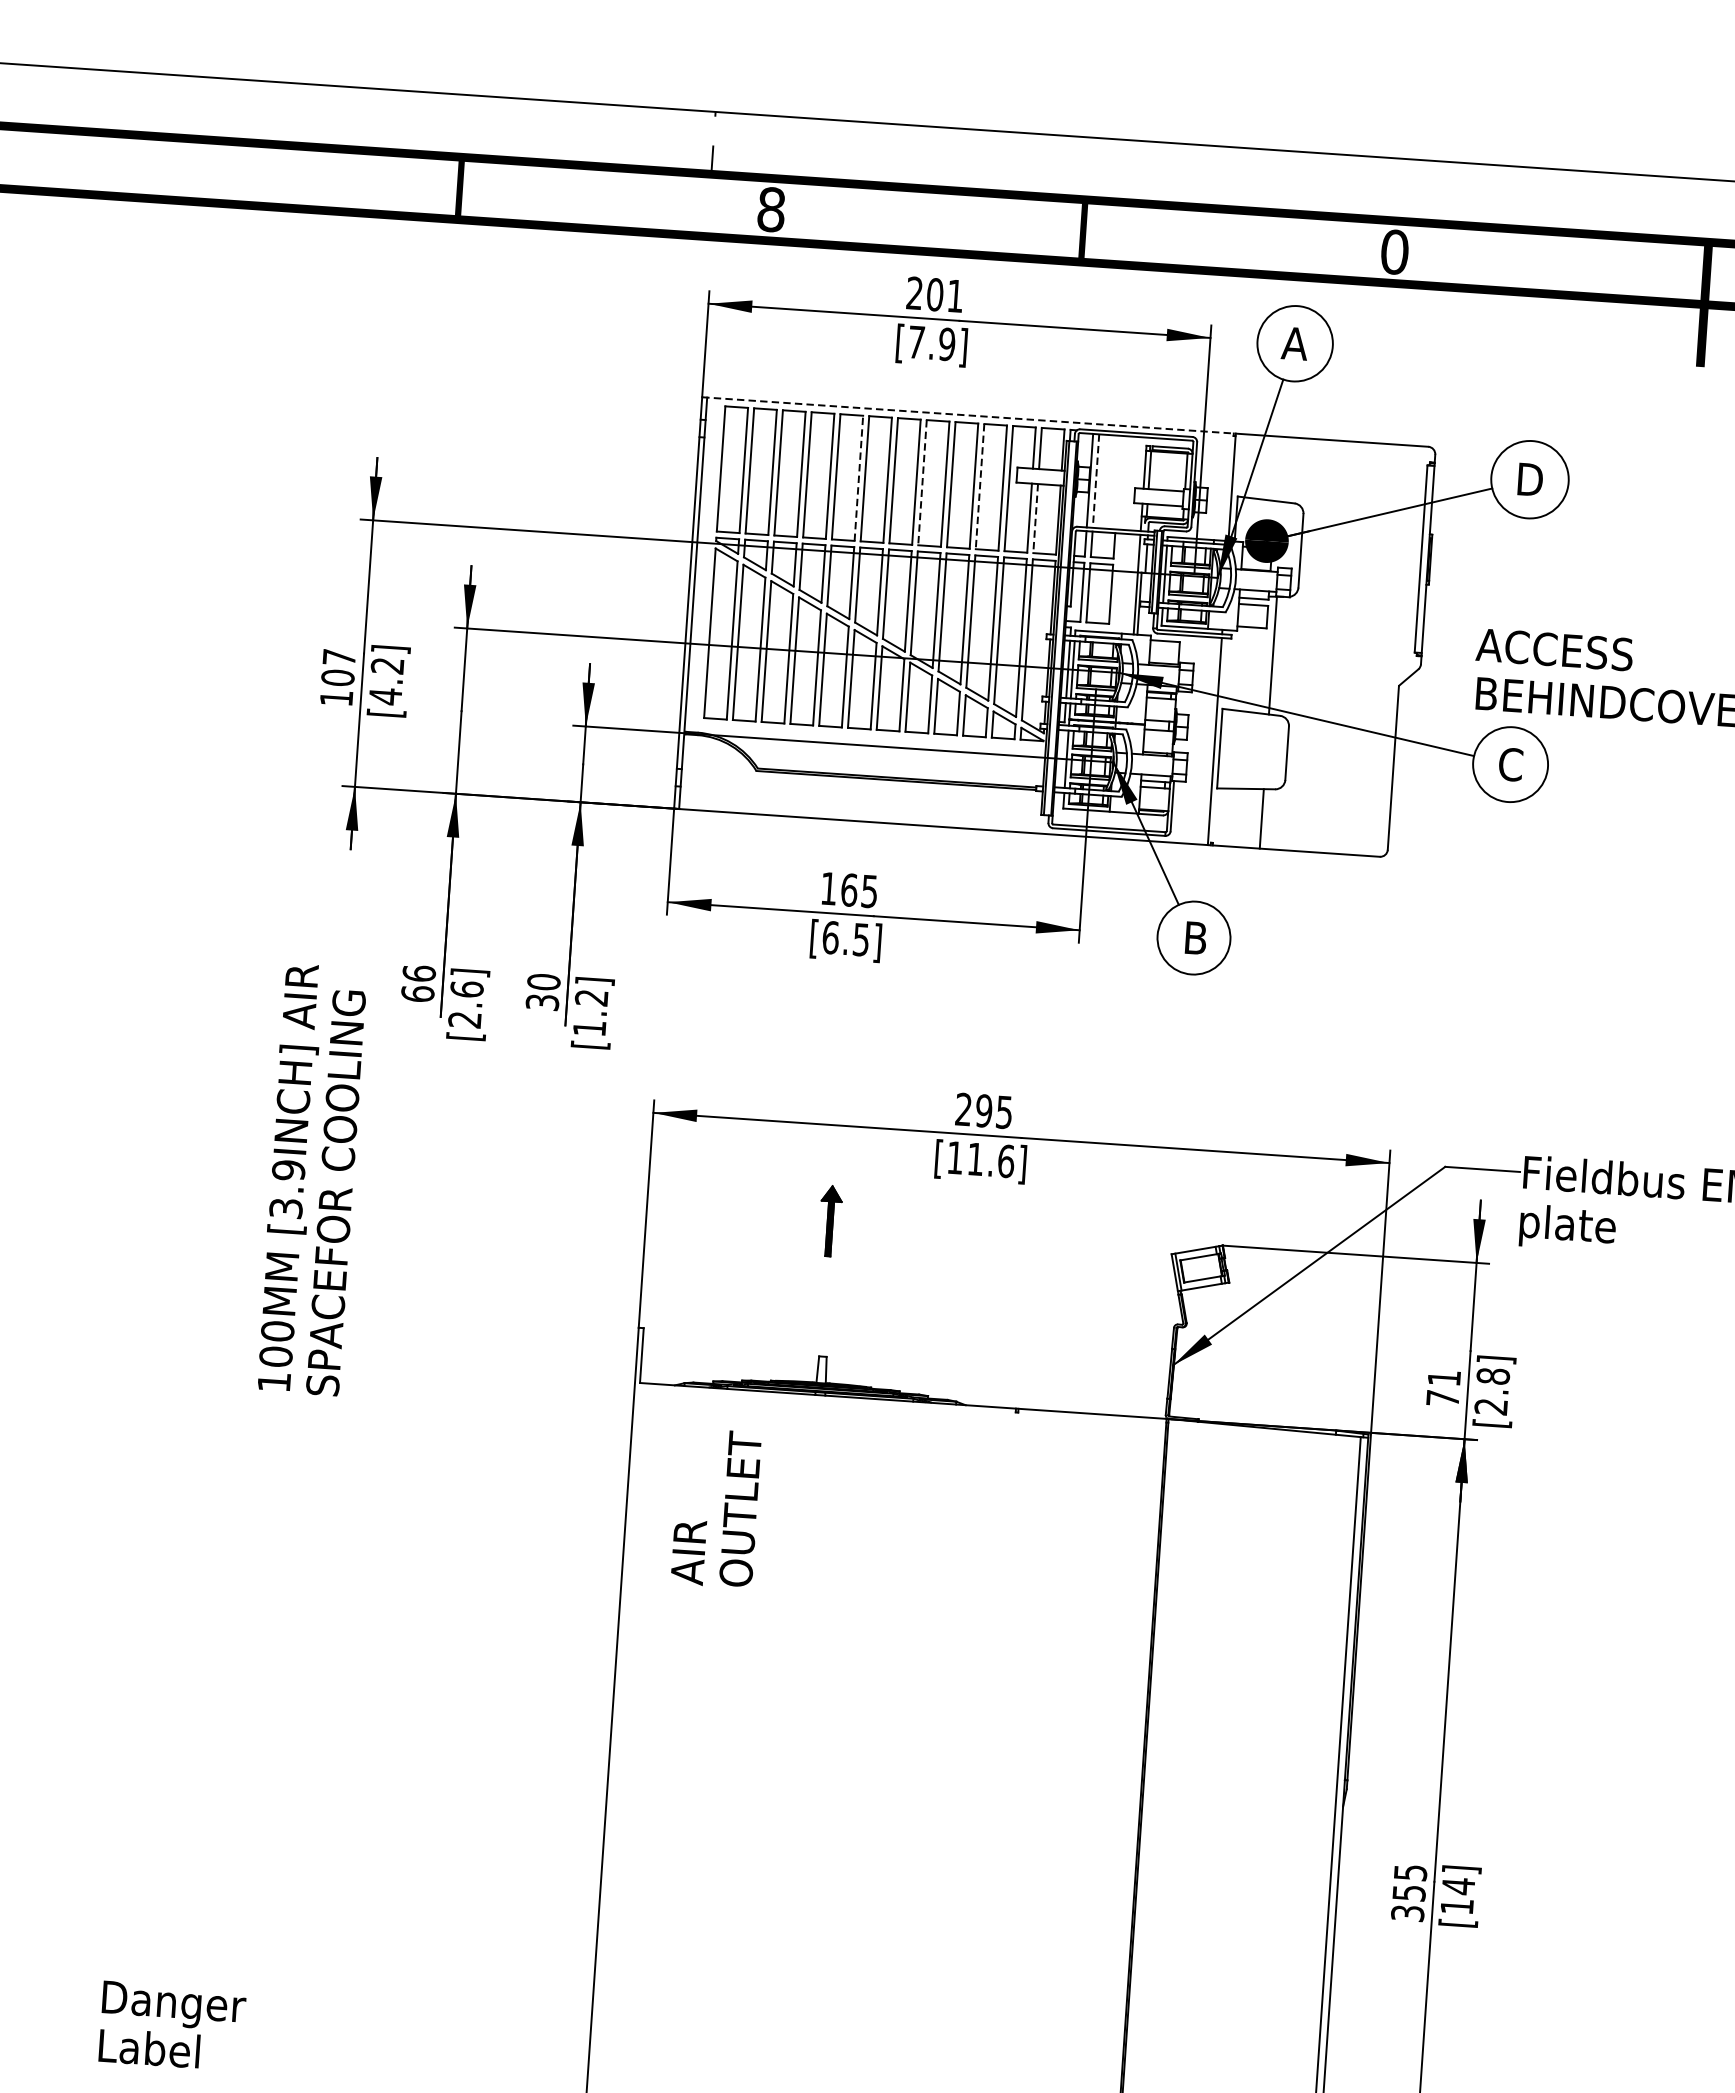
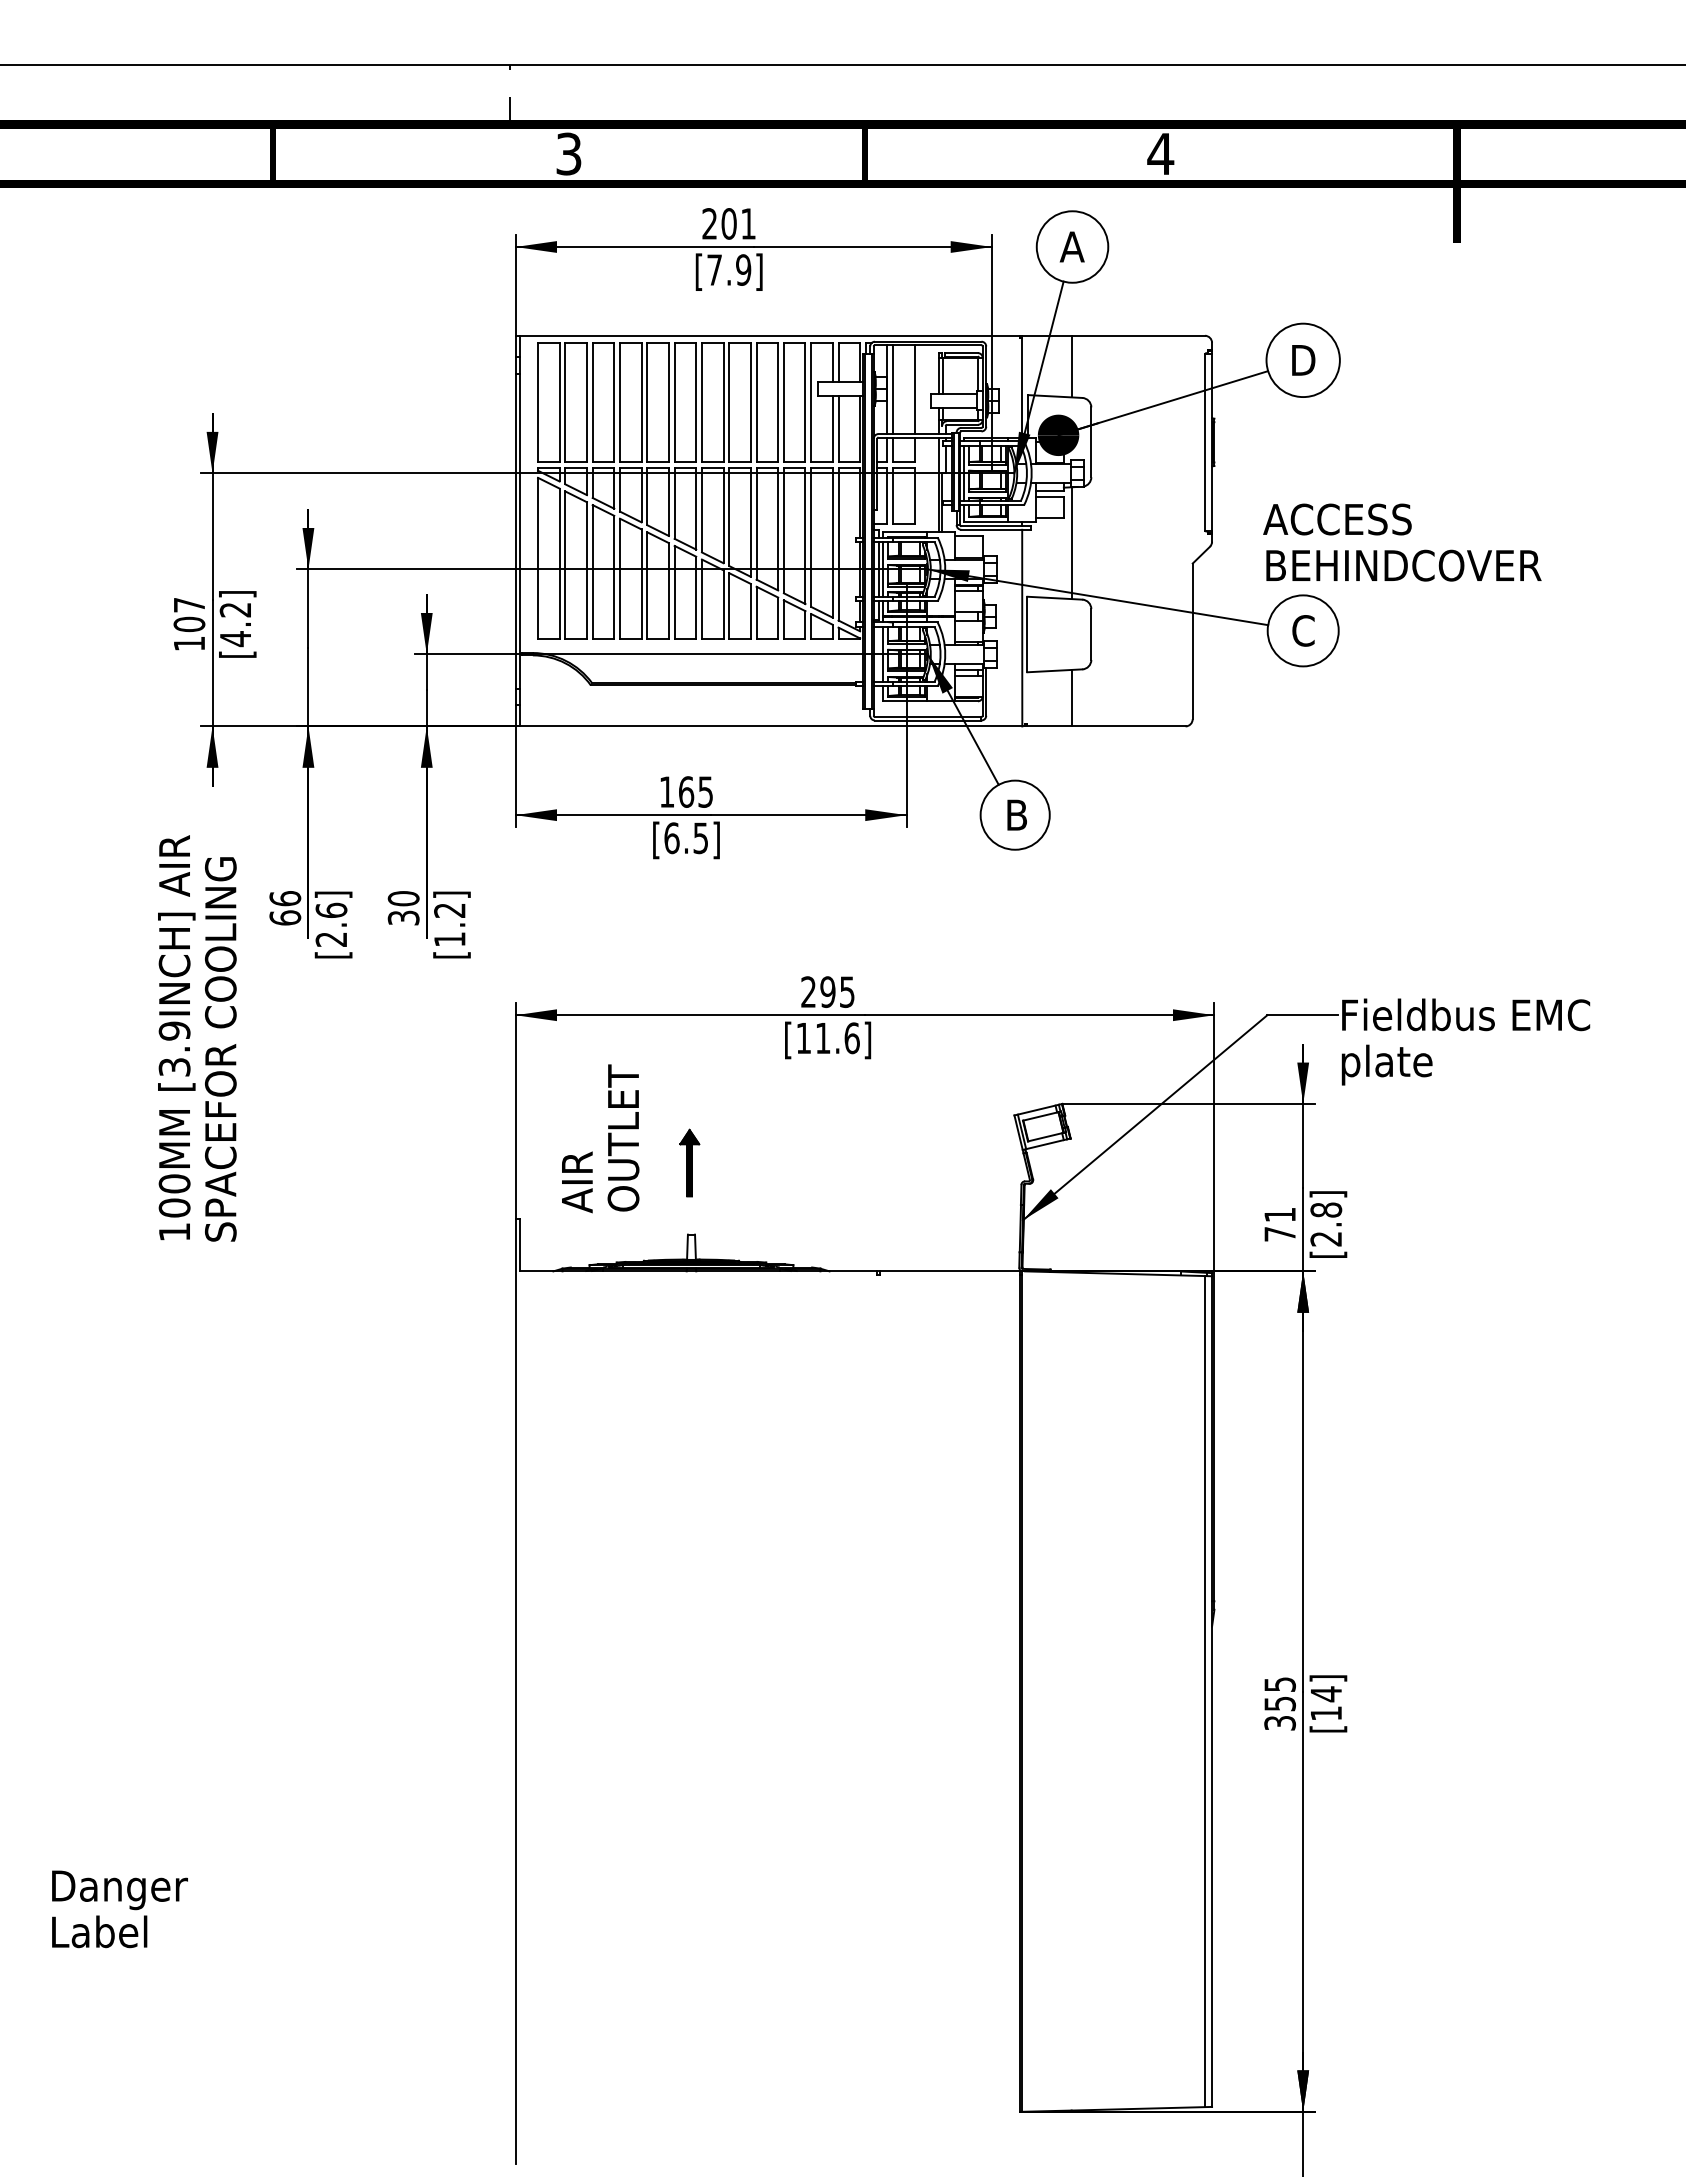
text: (771, 209) -> (568, 153), 8 -> 3
text: (1394, 251) -> (1160, 153), 0 -> 4
line: (968, 415) -> (768, 335), dashed -> solid
line: (1285, 469) -> (1071, 366), added
line: (858, 477) -> (668, 401), dashed -> solid
line: (922, 482) -> (729, 402), dashed -> solid
line: (1096, 482) -> (893, 390), dashed -> solid
line: (1118, 482) -> (914, 389), added
line: (979, 486) -> (783, 402), dashed -> solid
line: (1035, 518) -> (838, 428), dashed -> solid
text: (312, 1179) -> (197, 1038), moved
part: (830, 1220) -> (689, 1162), moved
text: (716, 1507) -> (600, 1138), moved

